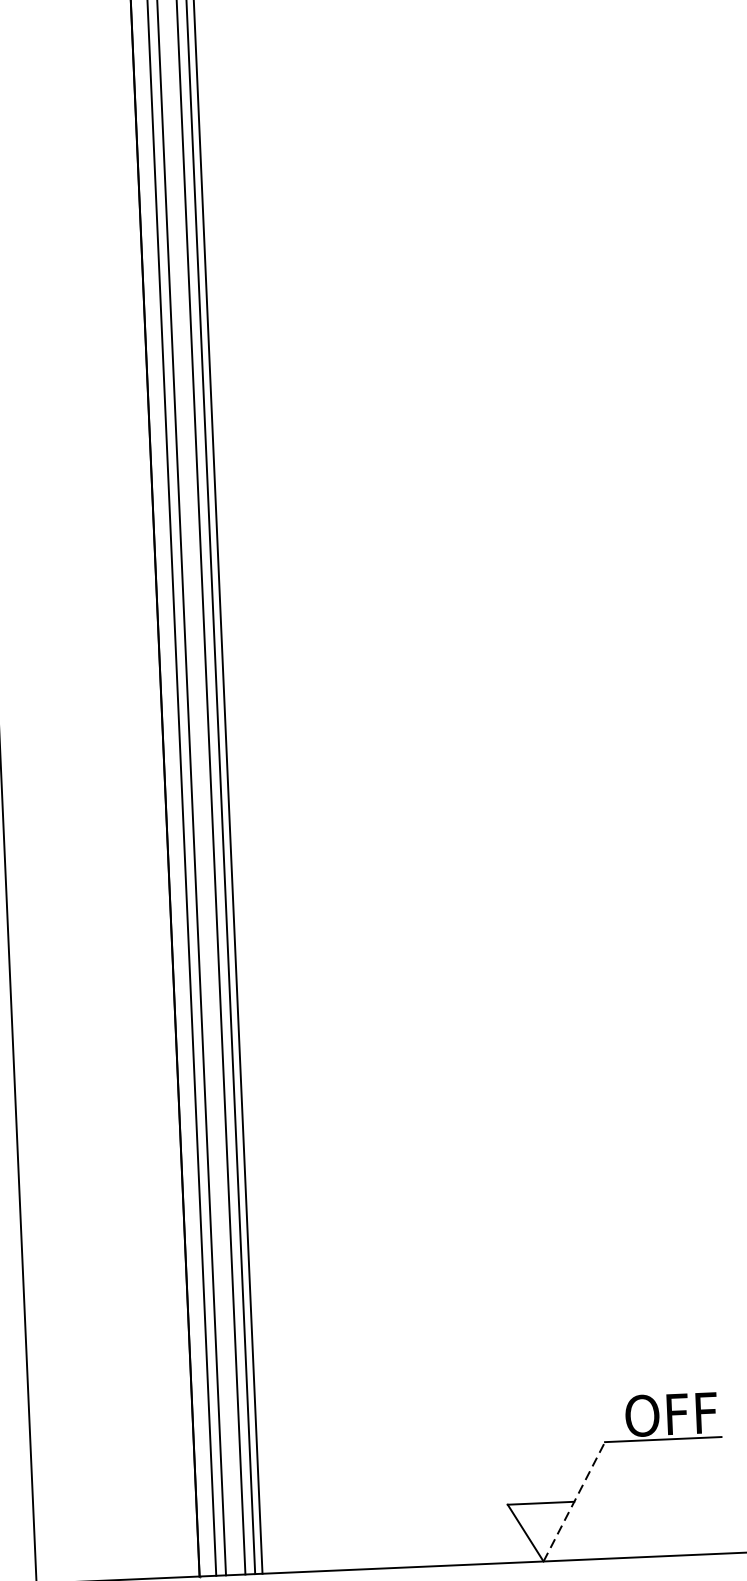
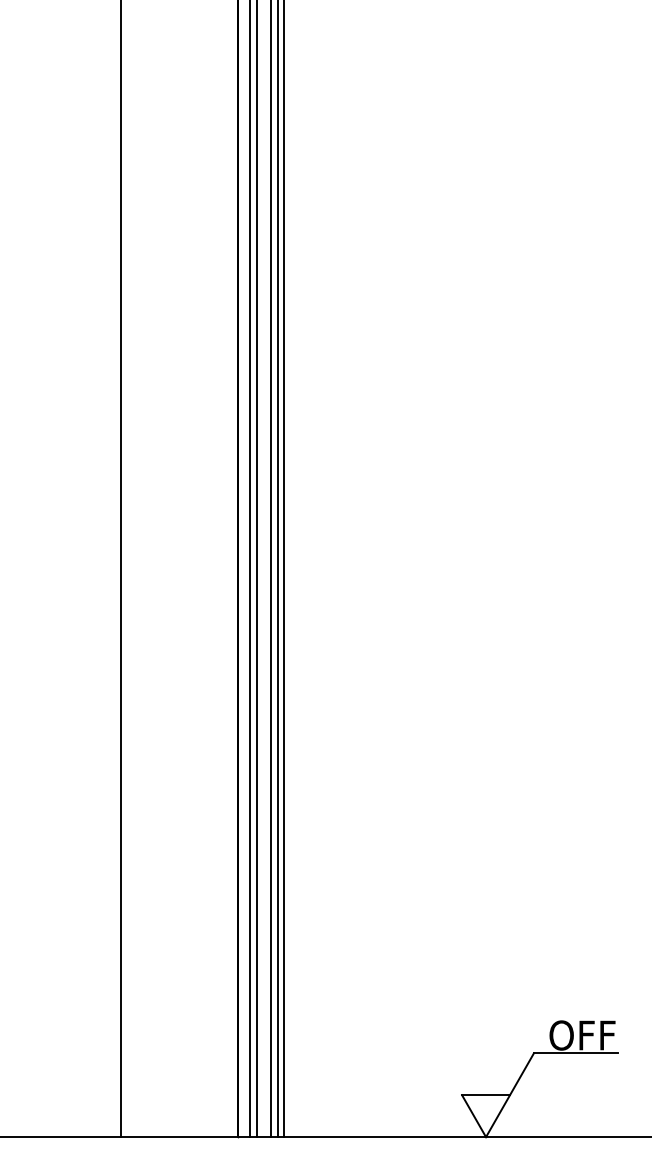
line: (574, 1500) -> (510, 1094), dashed -> solid

